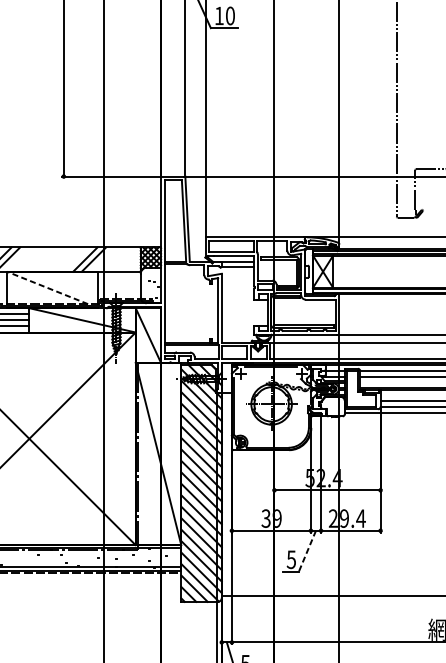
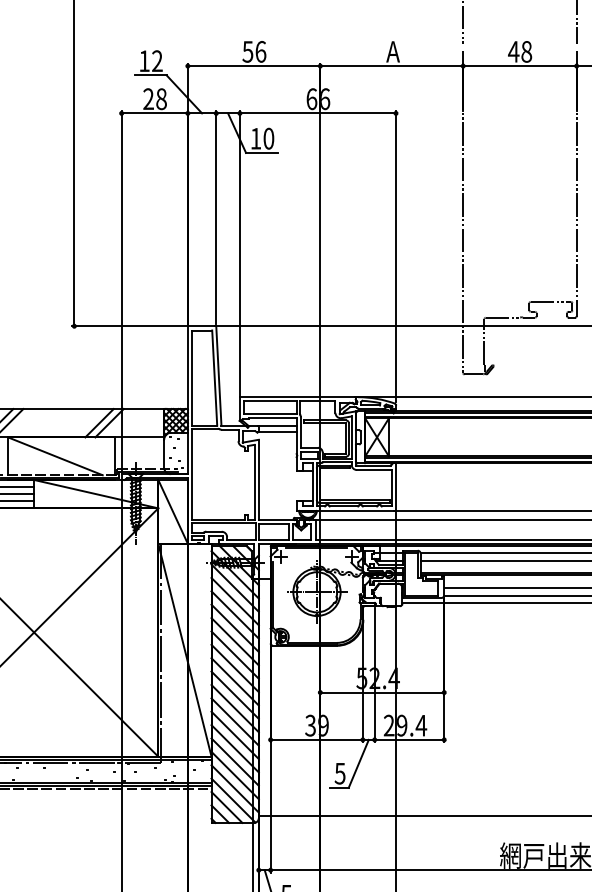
line: (47, 288) -> (55, 456), dashed -> solid
line: (307, 551) -> (358, 764), dashed -> solid

